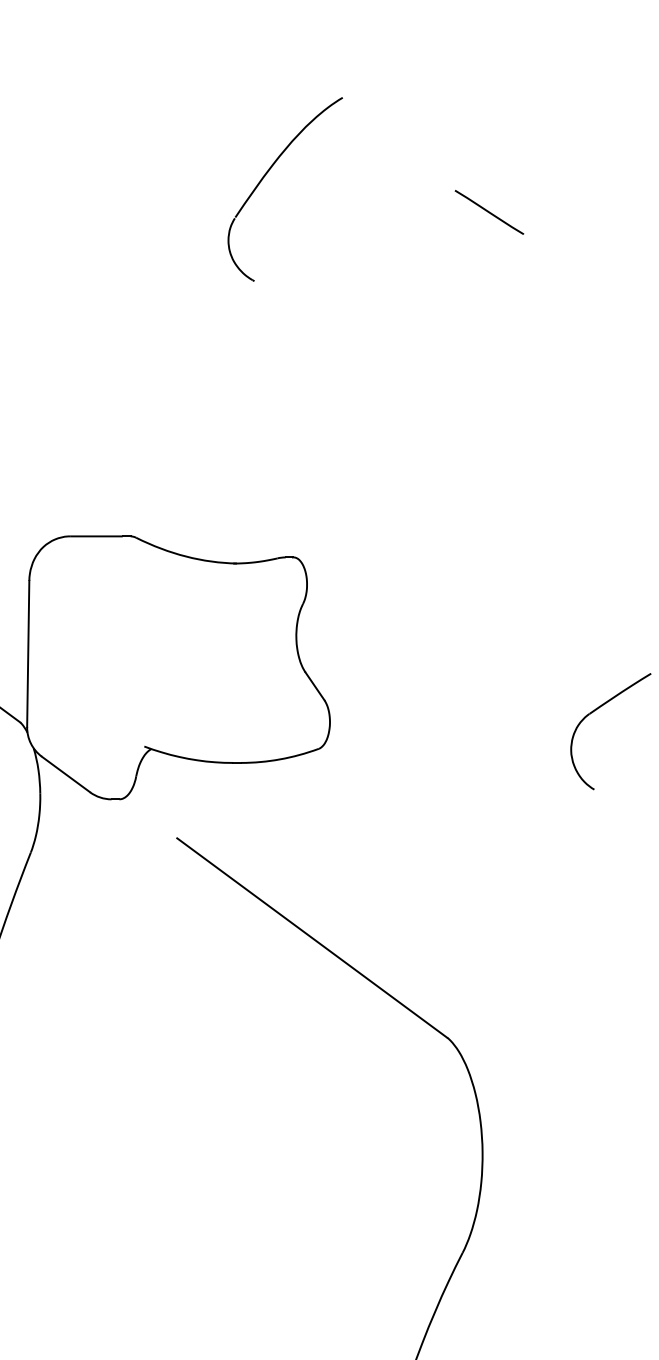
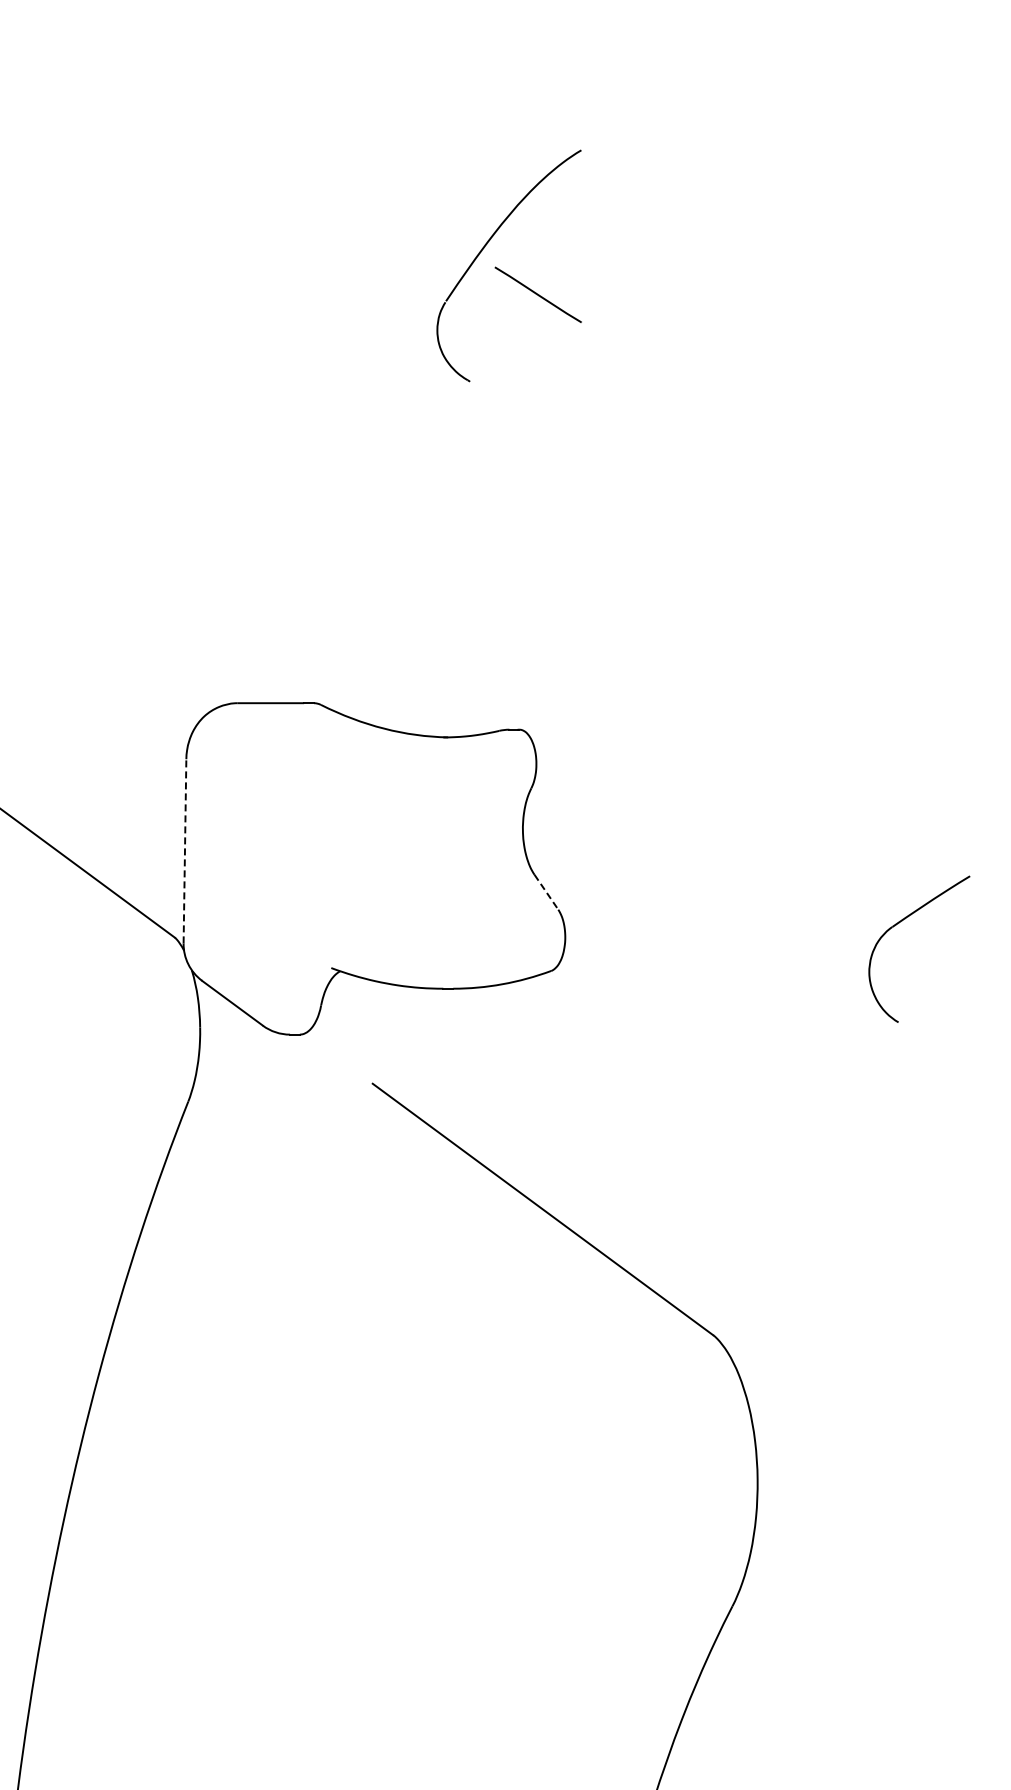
line: (488, 212) -> (537, 294), moved
line: (27, 653) -> (184, 850), solid -> dashed
line: (315, 686) -> (546, 892), solid -> dashed

